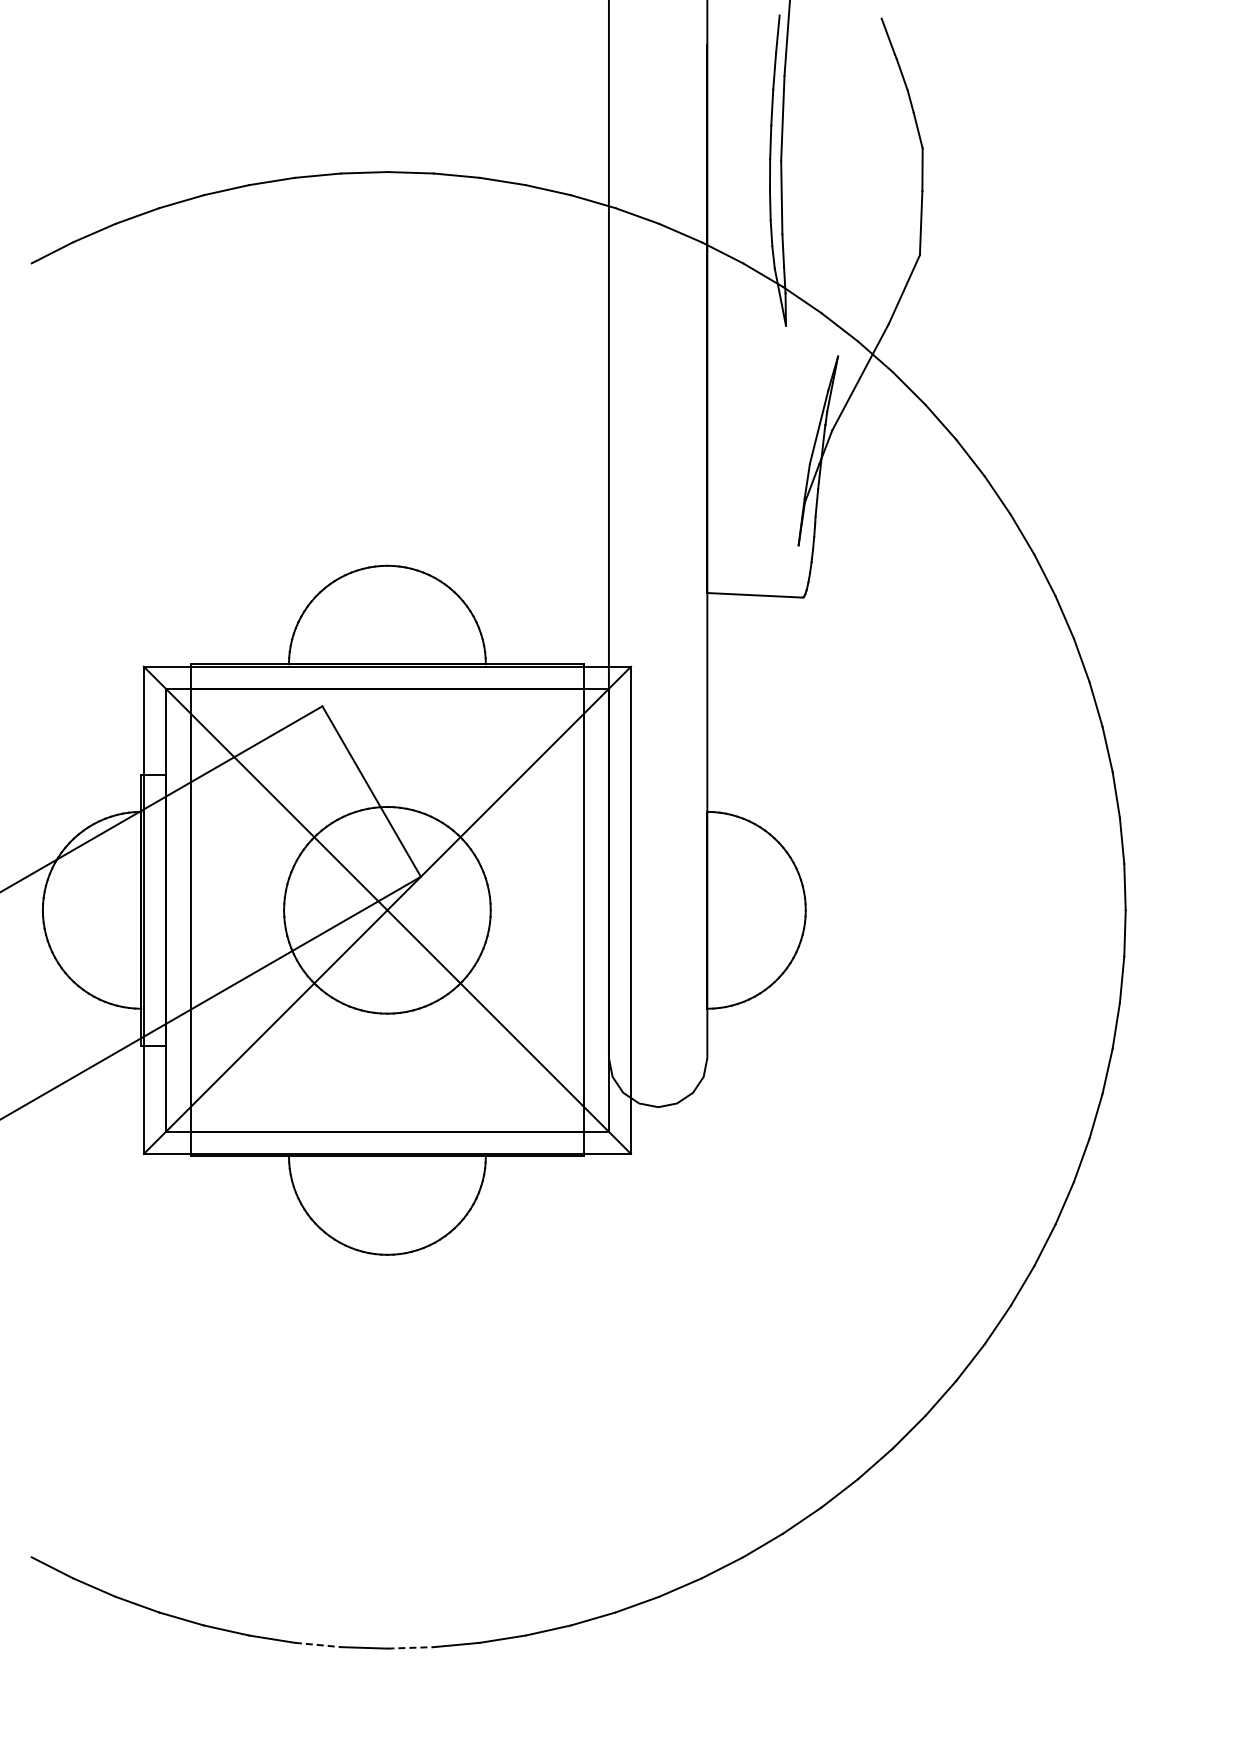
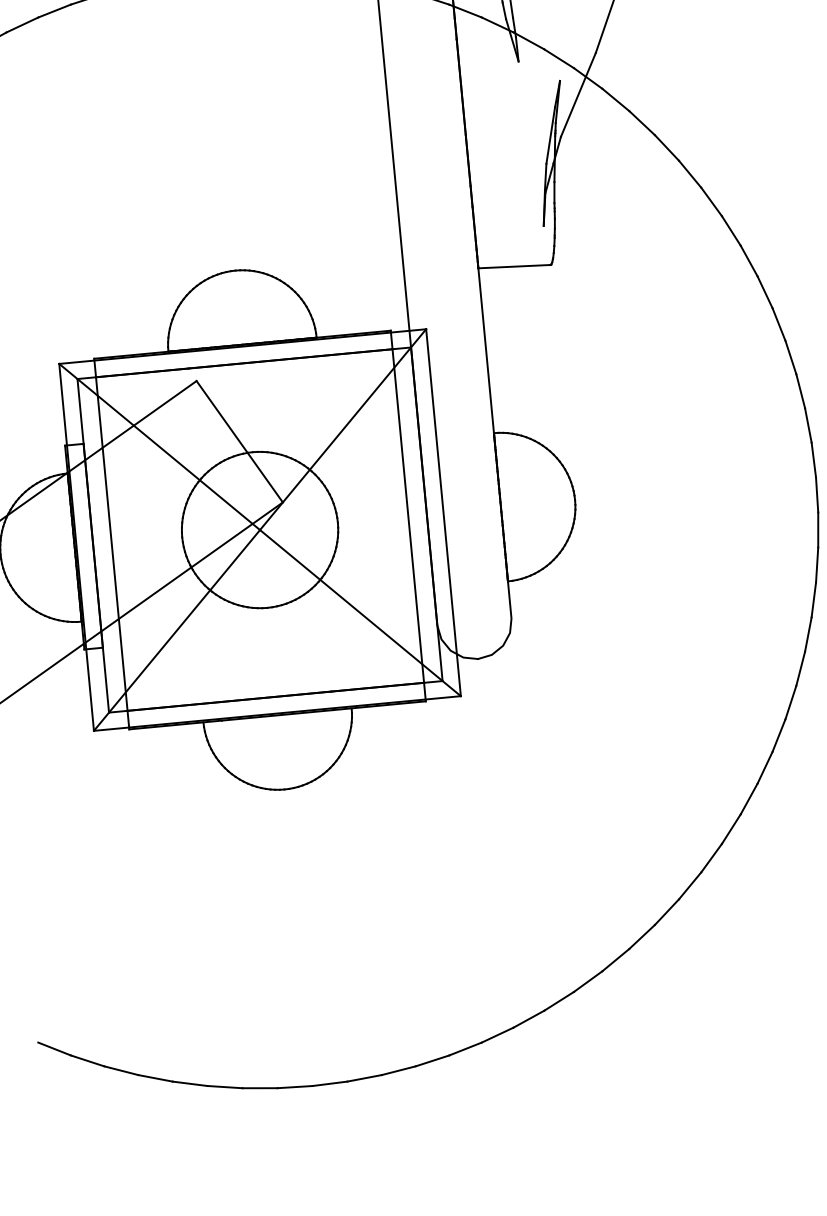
line: (318, 1645) -> (260, 1088), dashed -> solid
line: (411, 1647) -> (330, 1083), dashed -> solid

